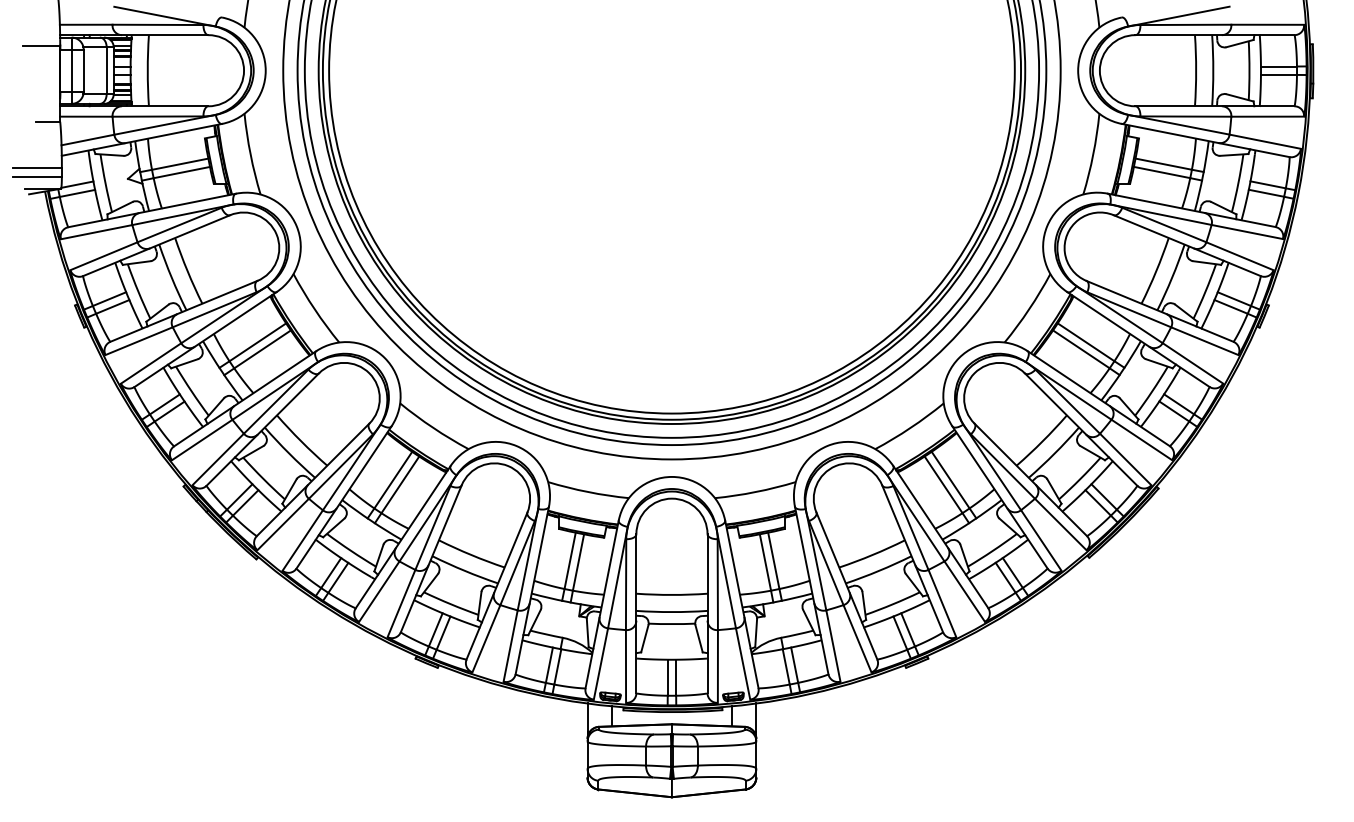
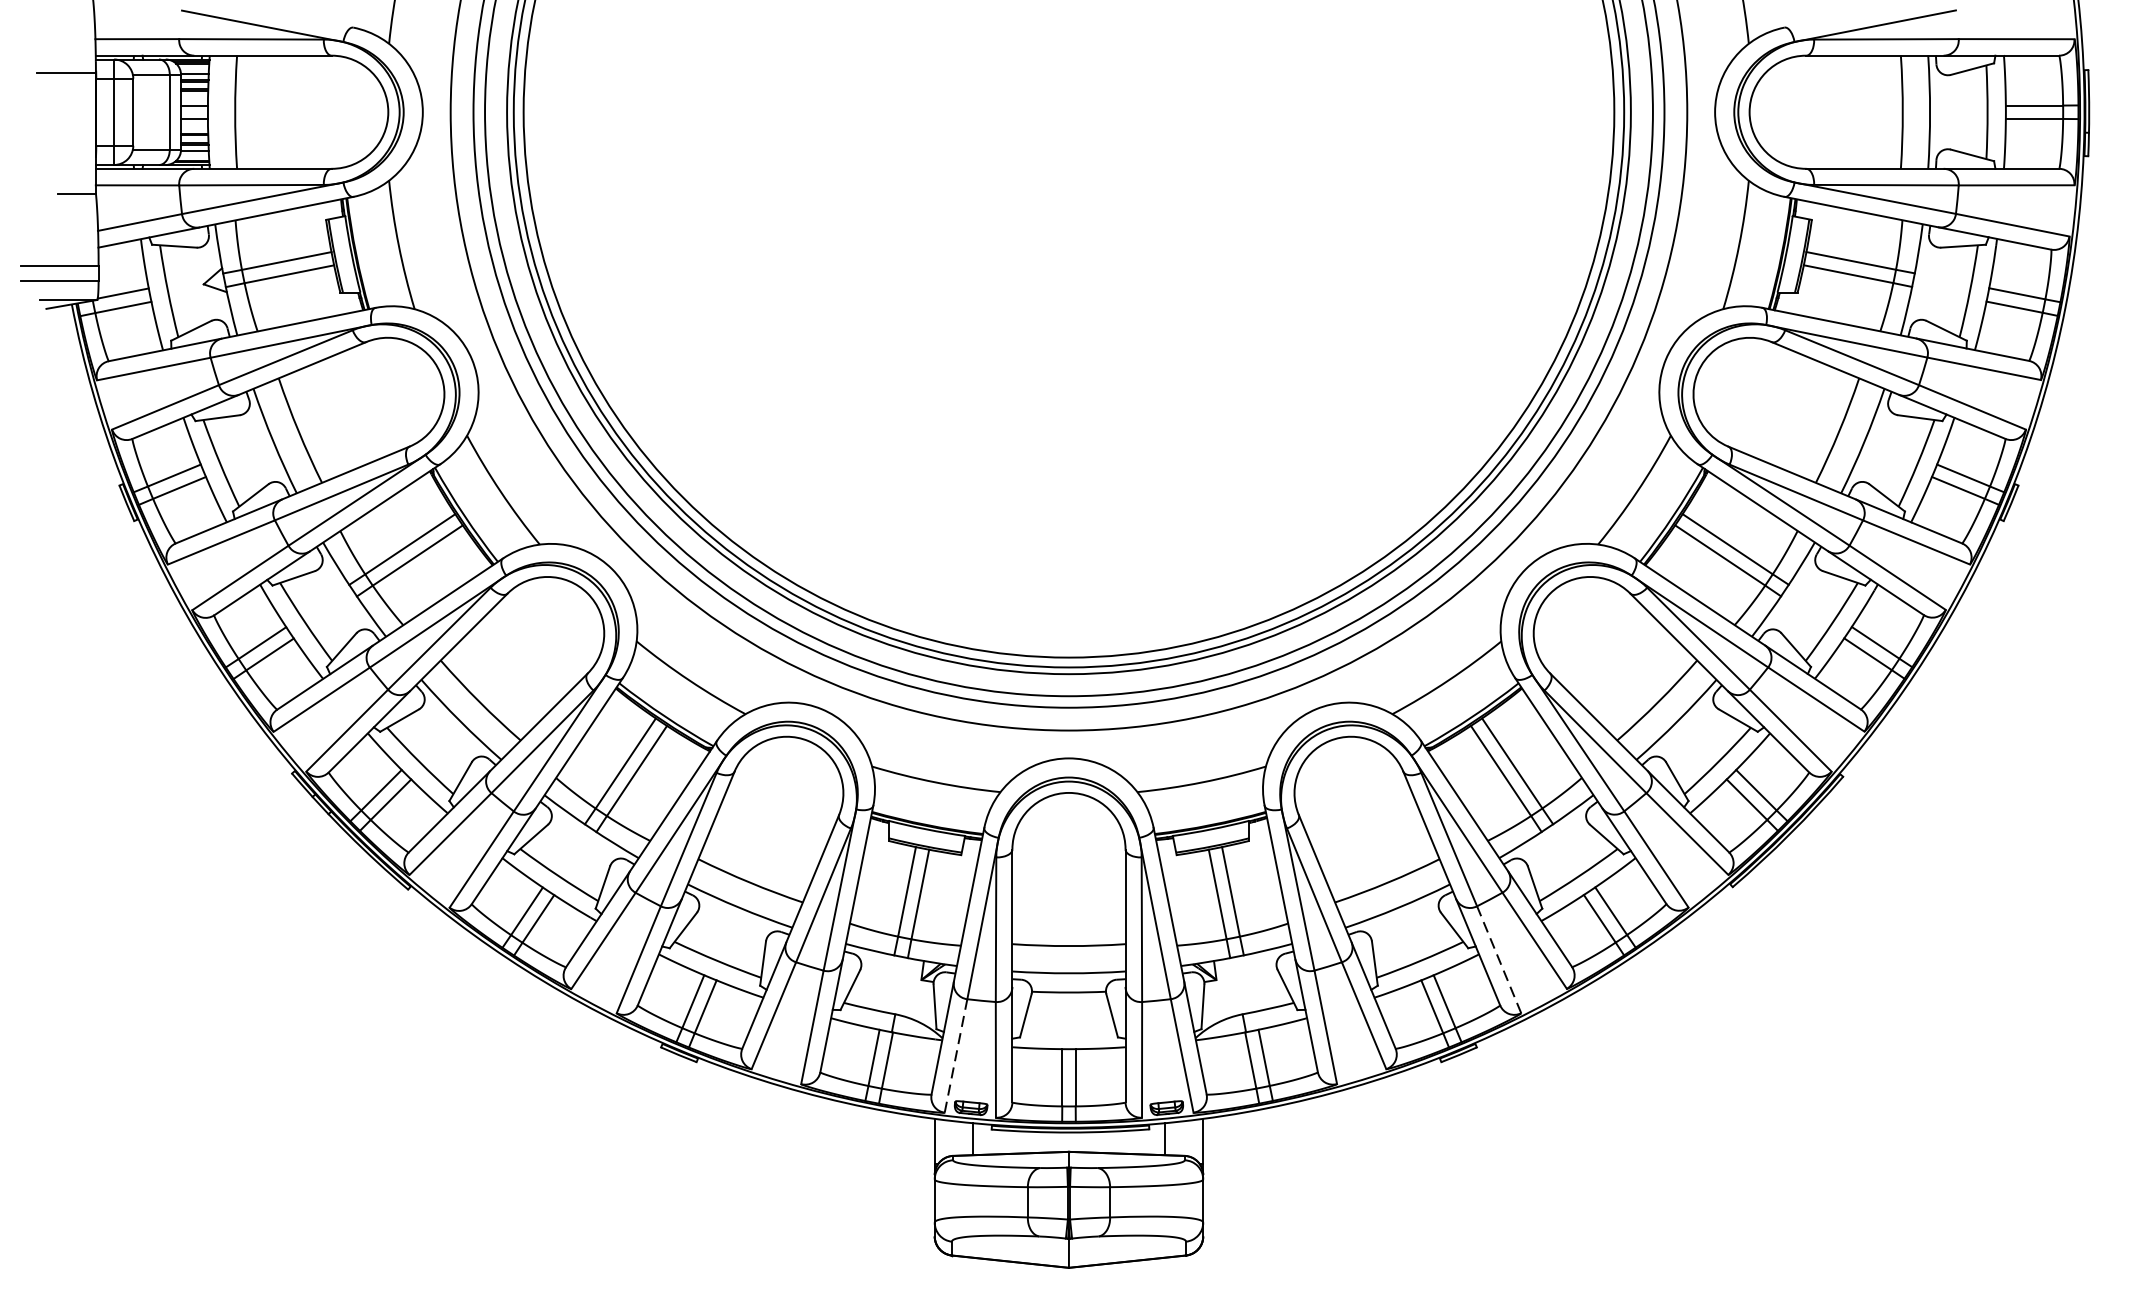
line: (942, 603) -> (1499, 959), solid -> dashed
line: (601, 663) -> (956, 1055), solid -> dashed

